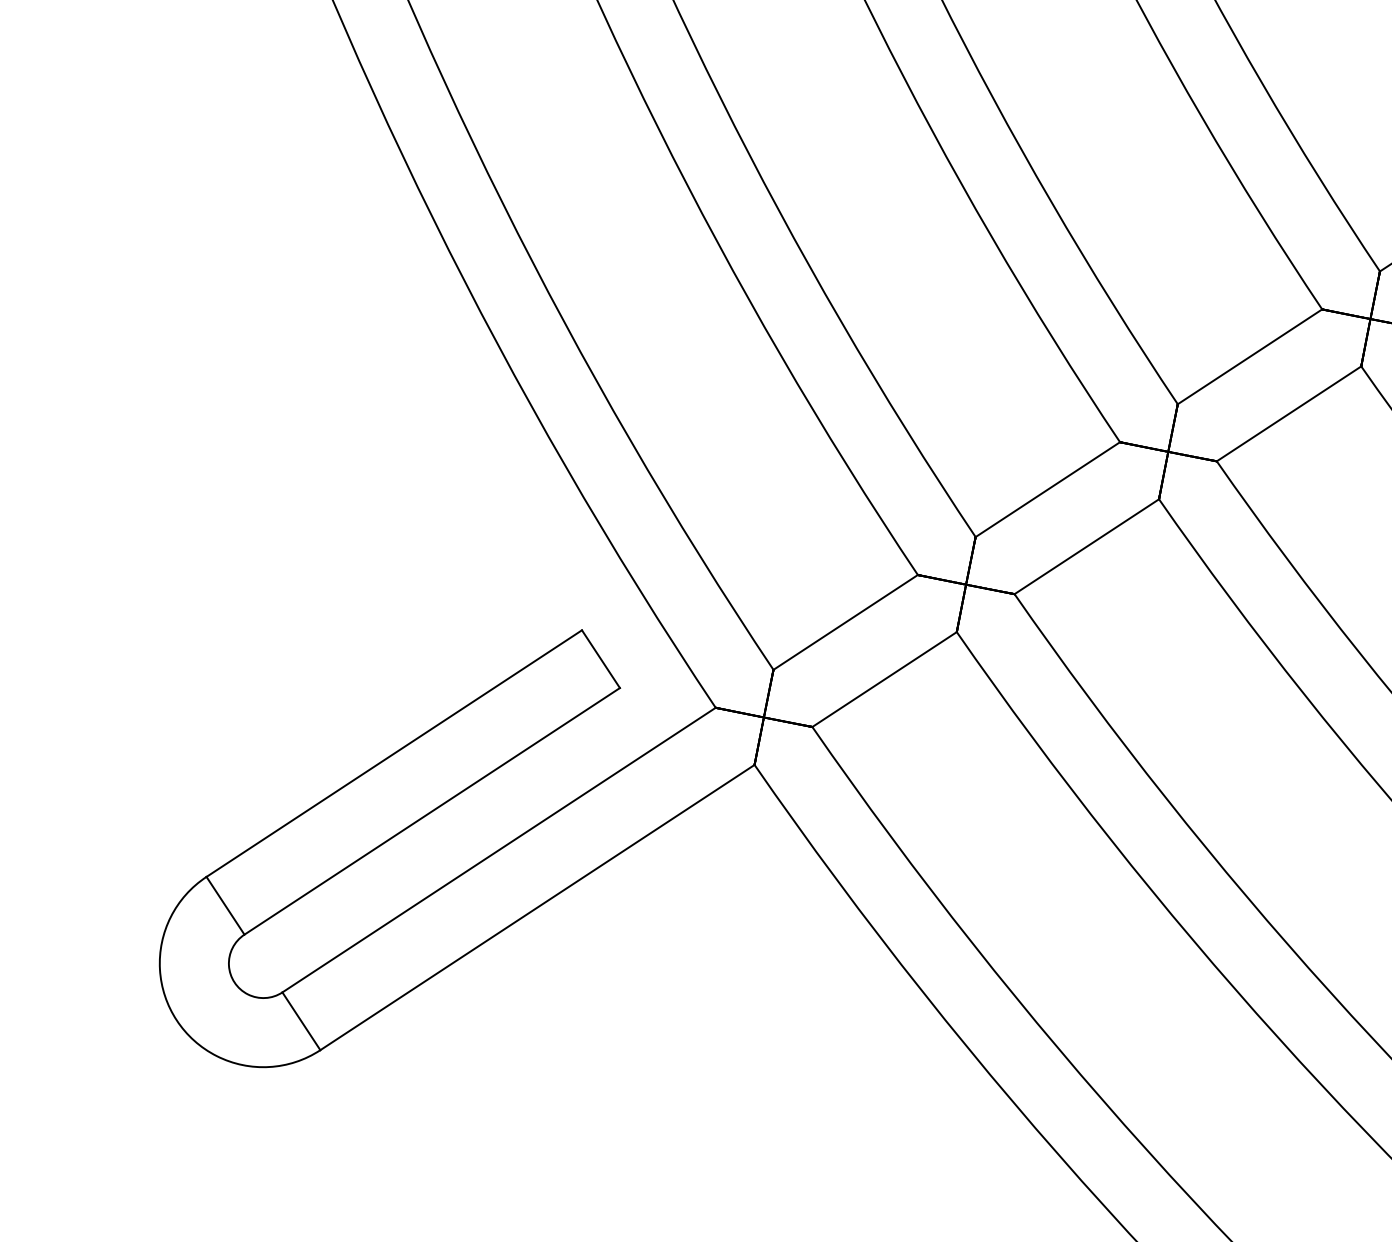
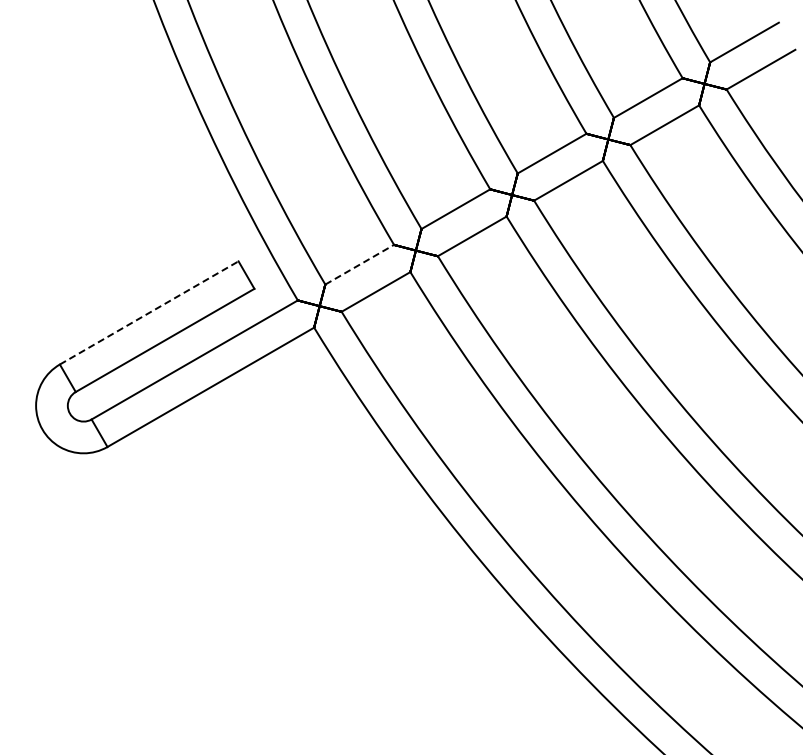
line: (845, 621) -> (359, 264), solid -> dashed
line: (394, 752) -> (149, 312), solid -> dashed

